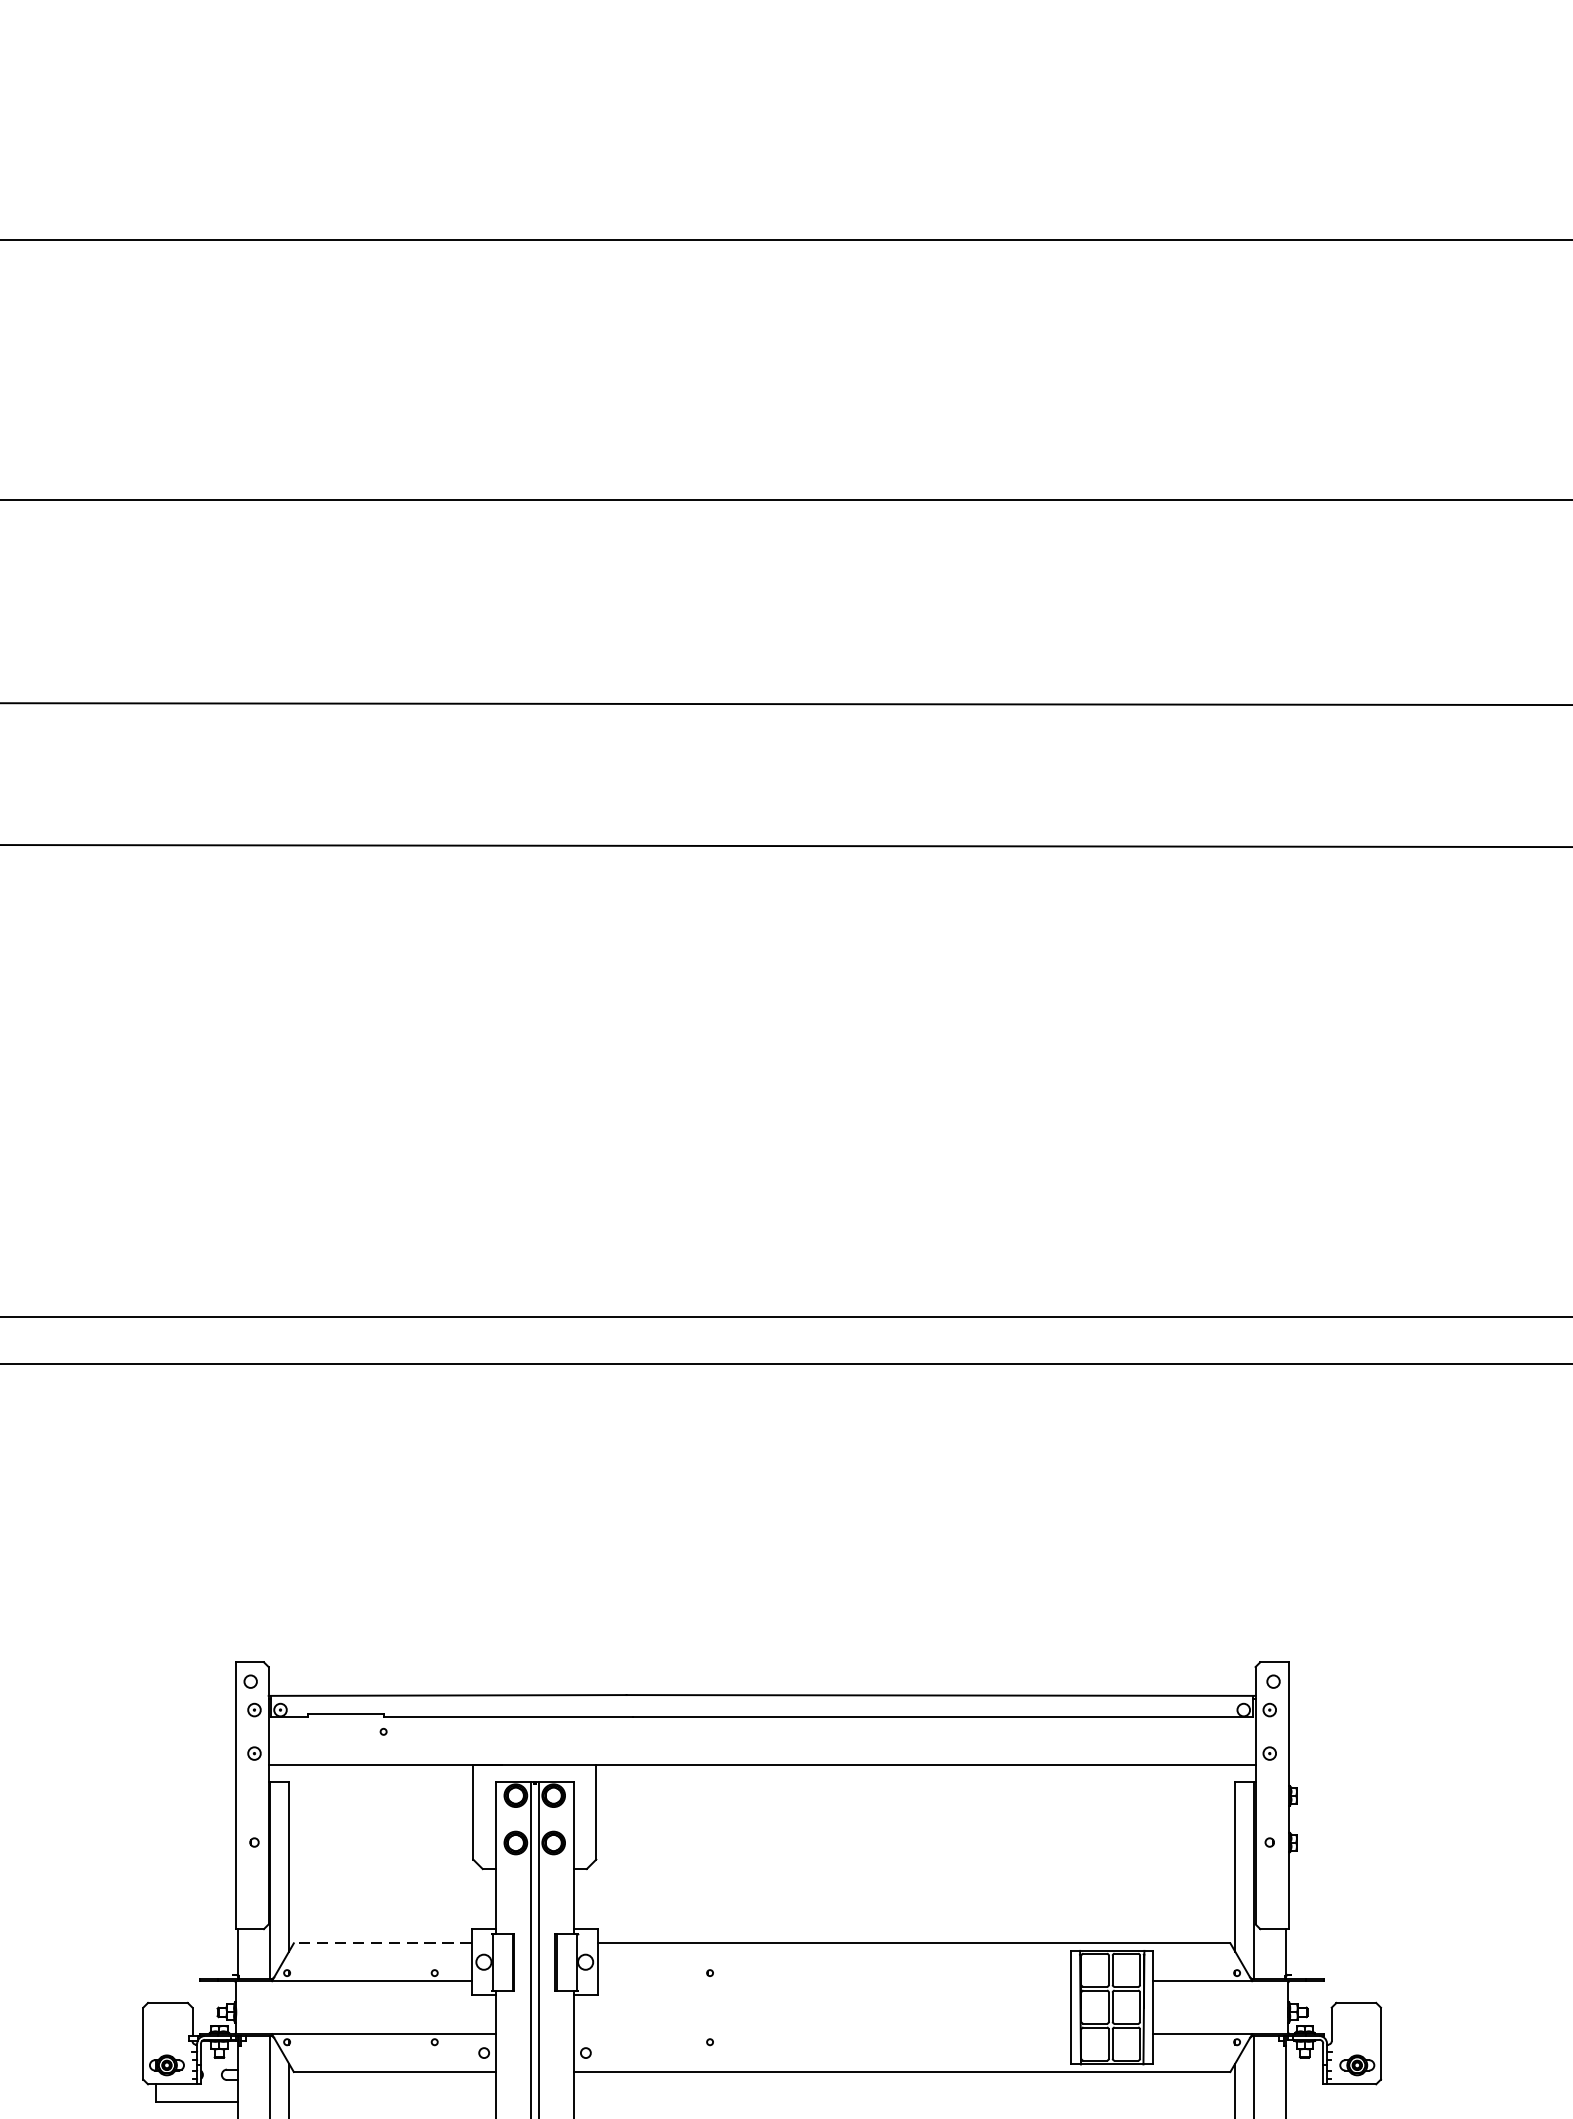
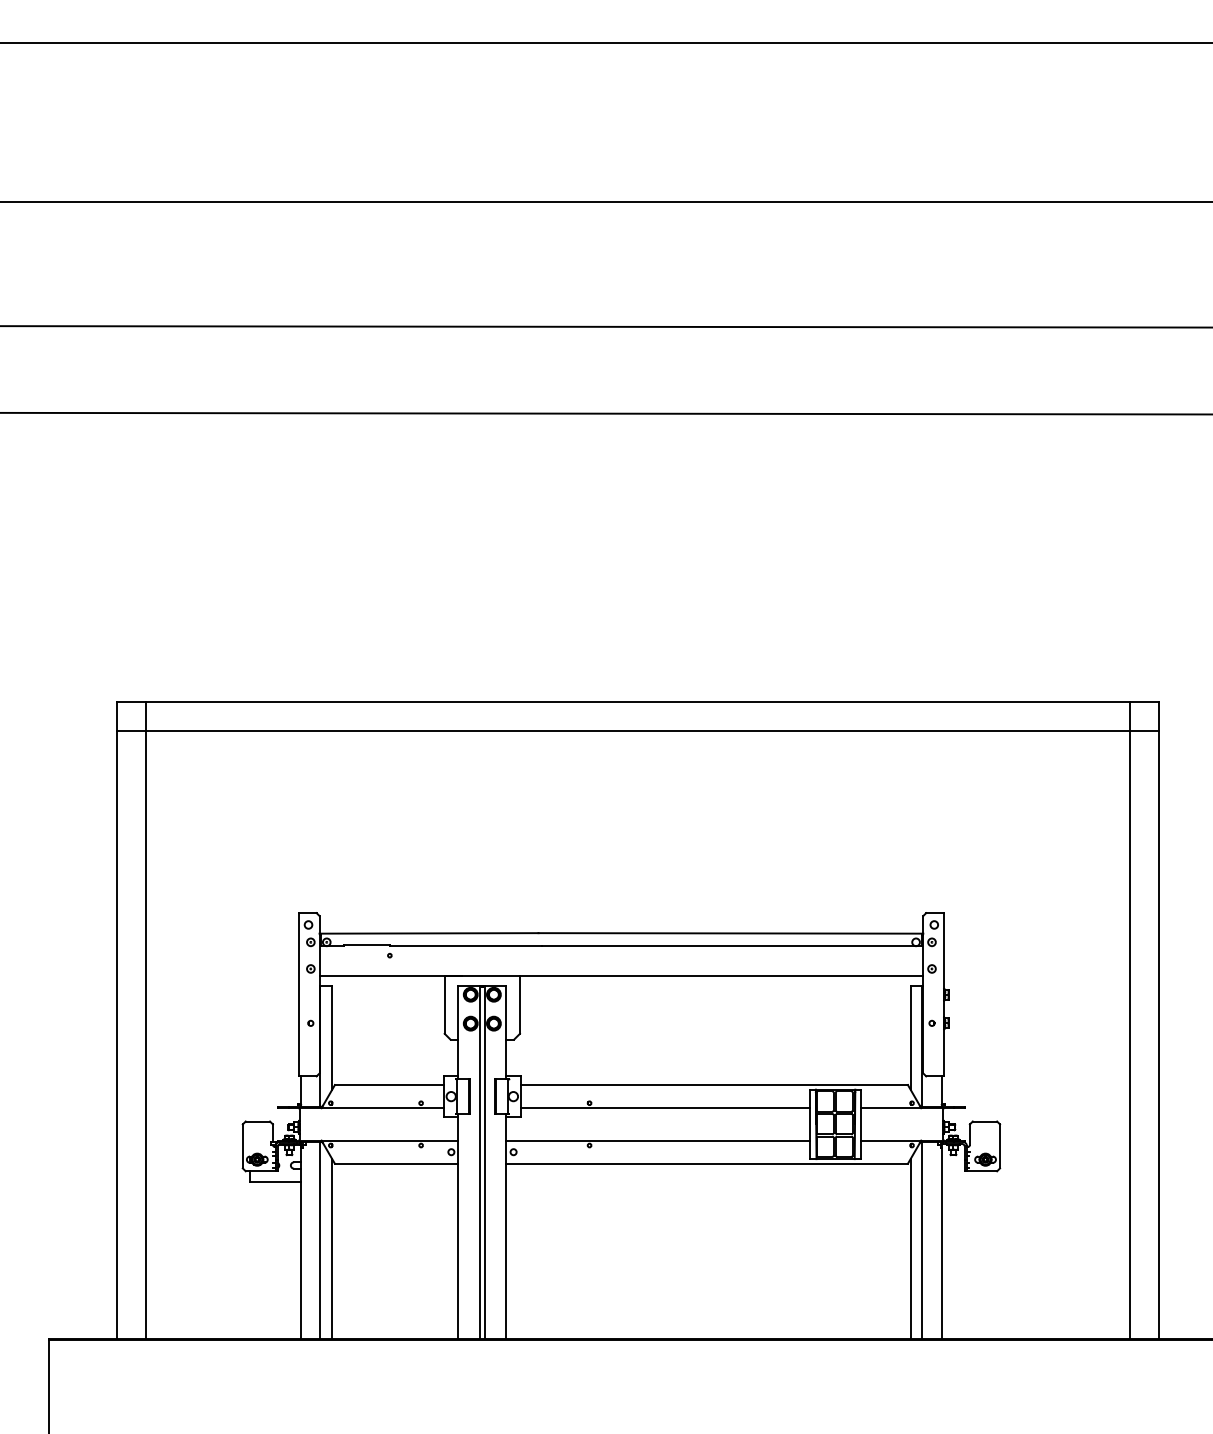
line: (381, 1944) -> (388, 1085), dashed -> solid
line: (834, 1981) -> (665, 1108), added
line: (822, 2033) -> (658, 1140), added

